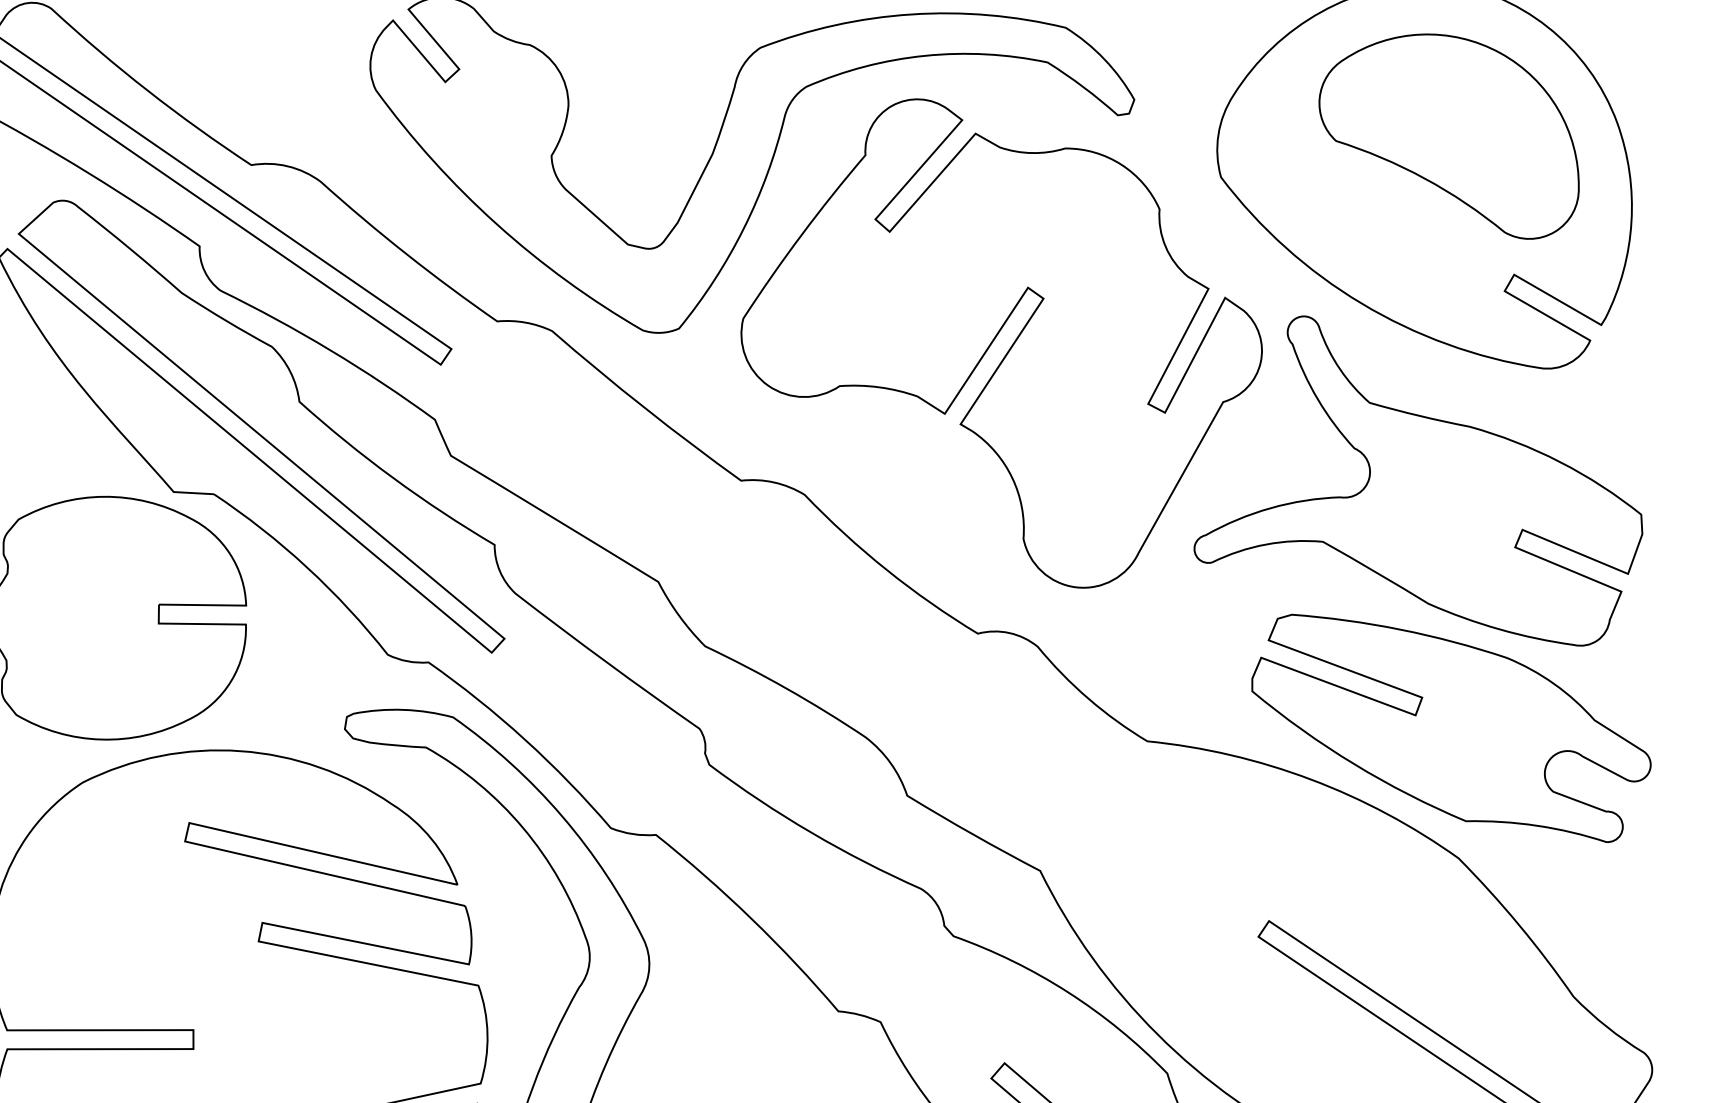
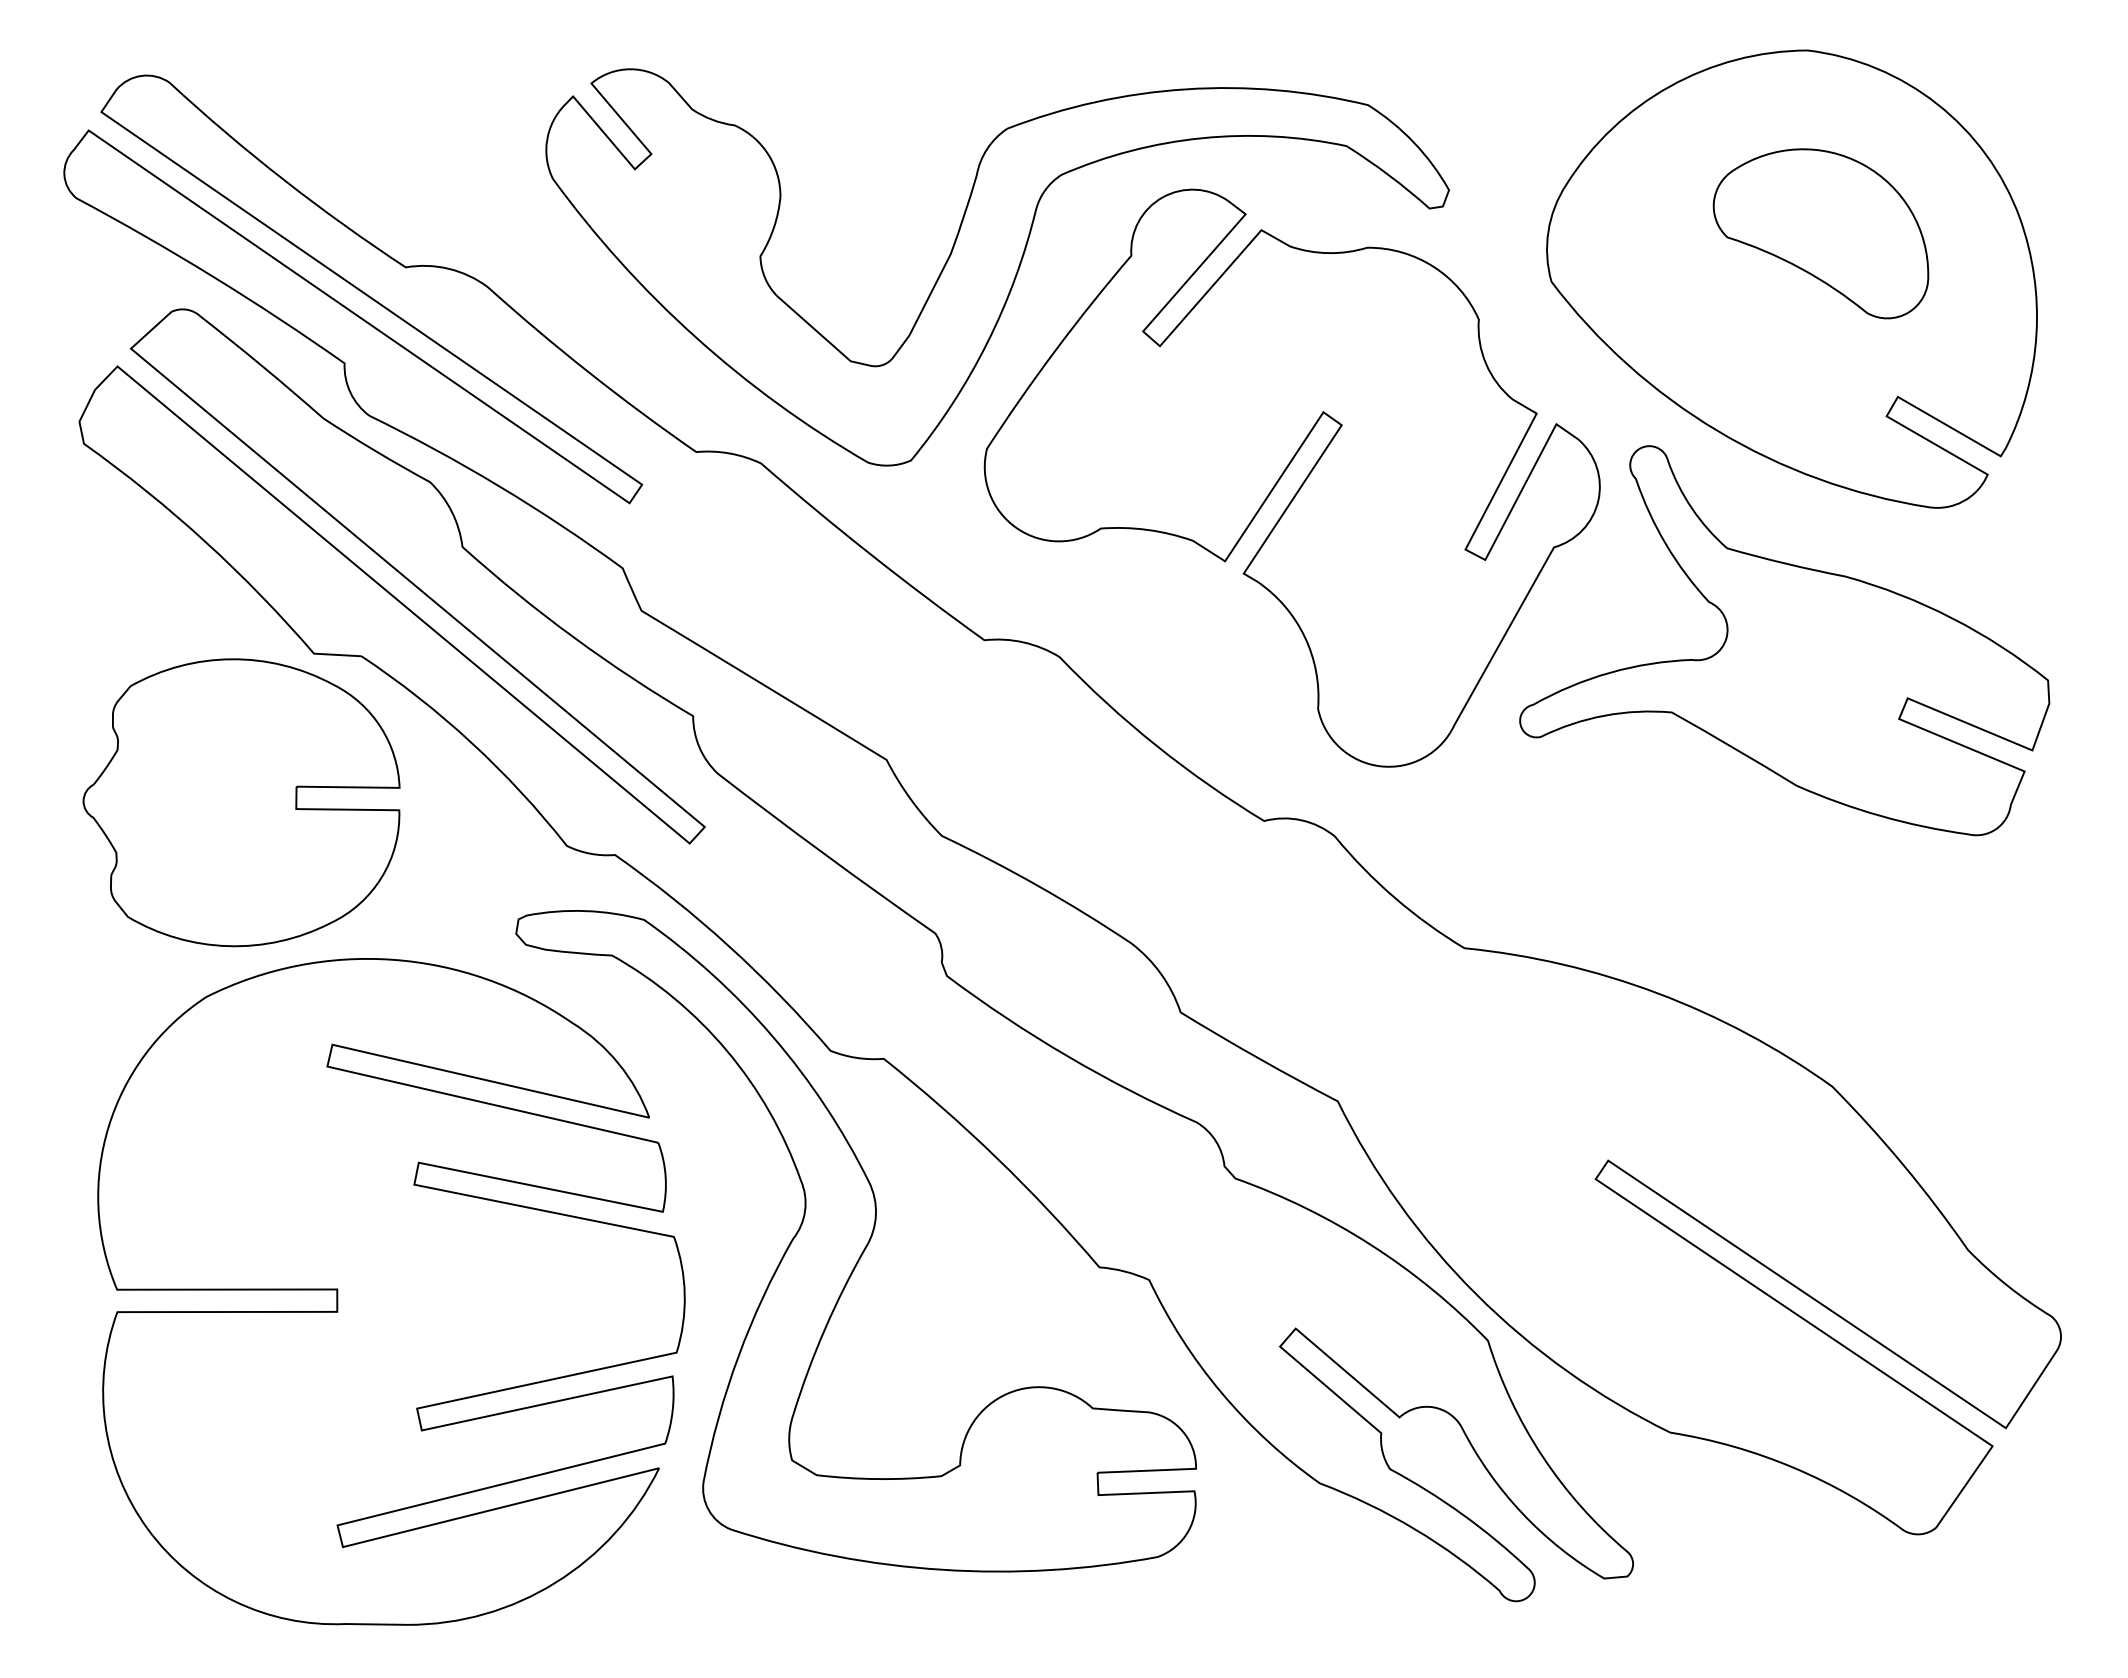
part: (1448, 136) -> (1820, 233), size x0.7
part: (1451, 728) -> (1823, 932), removed

